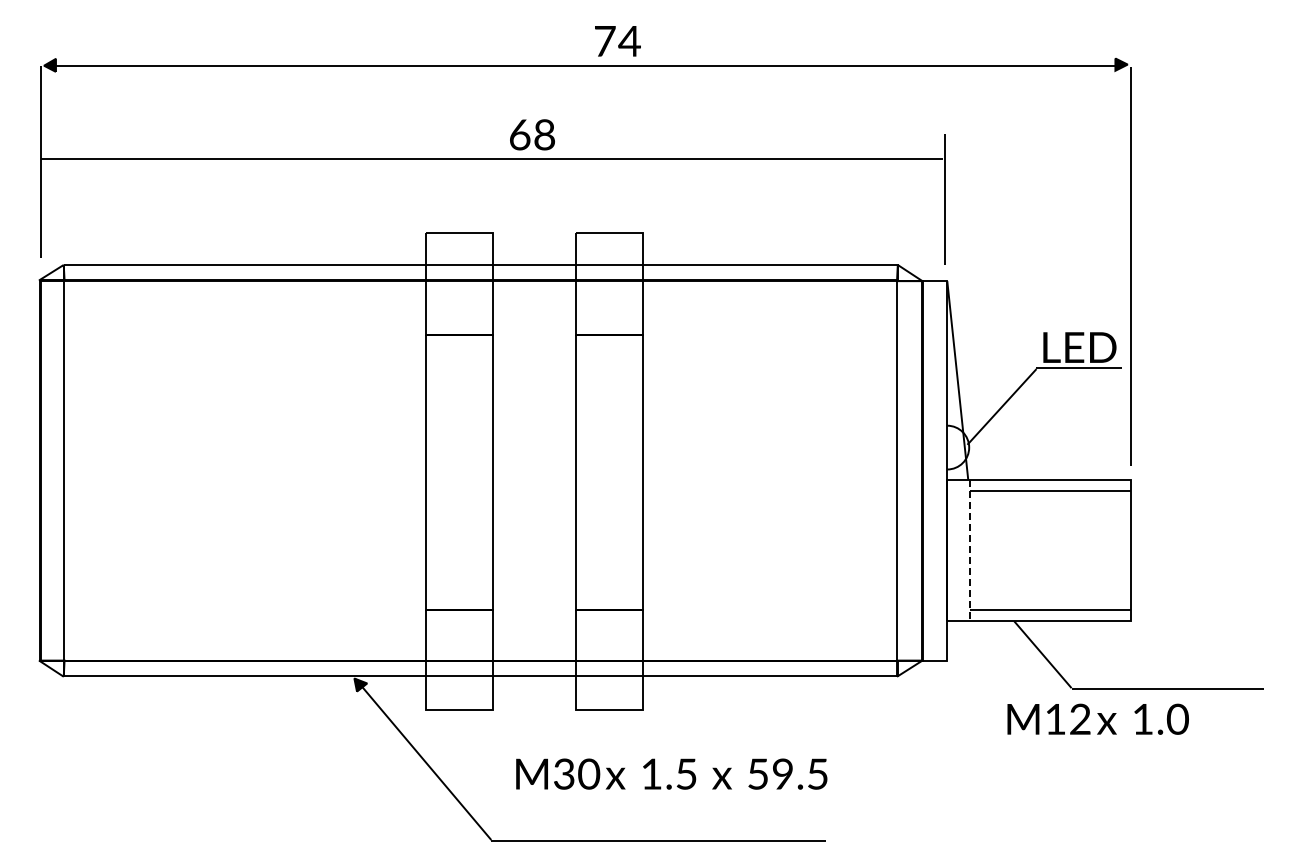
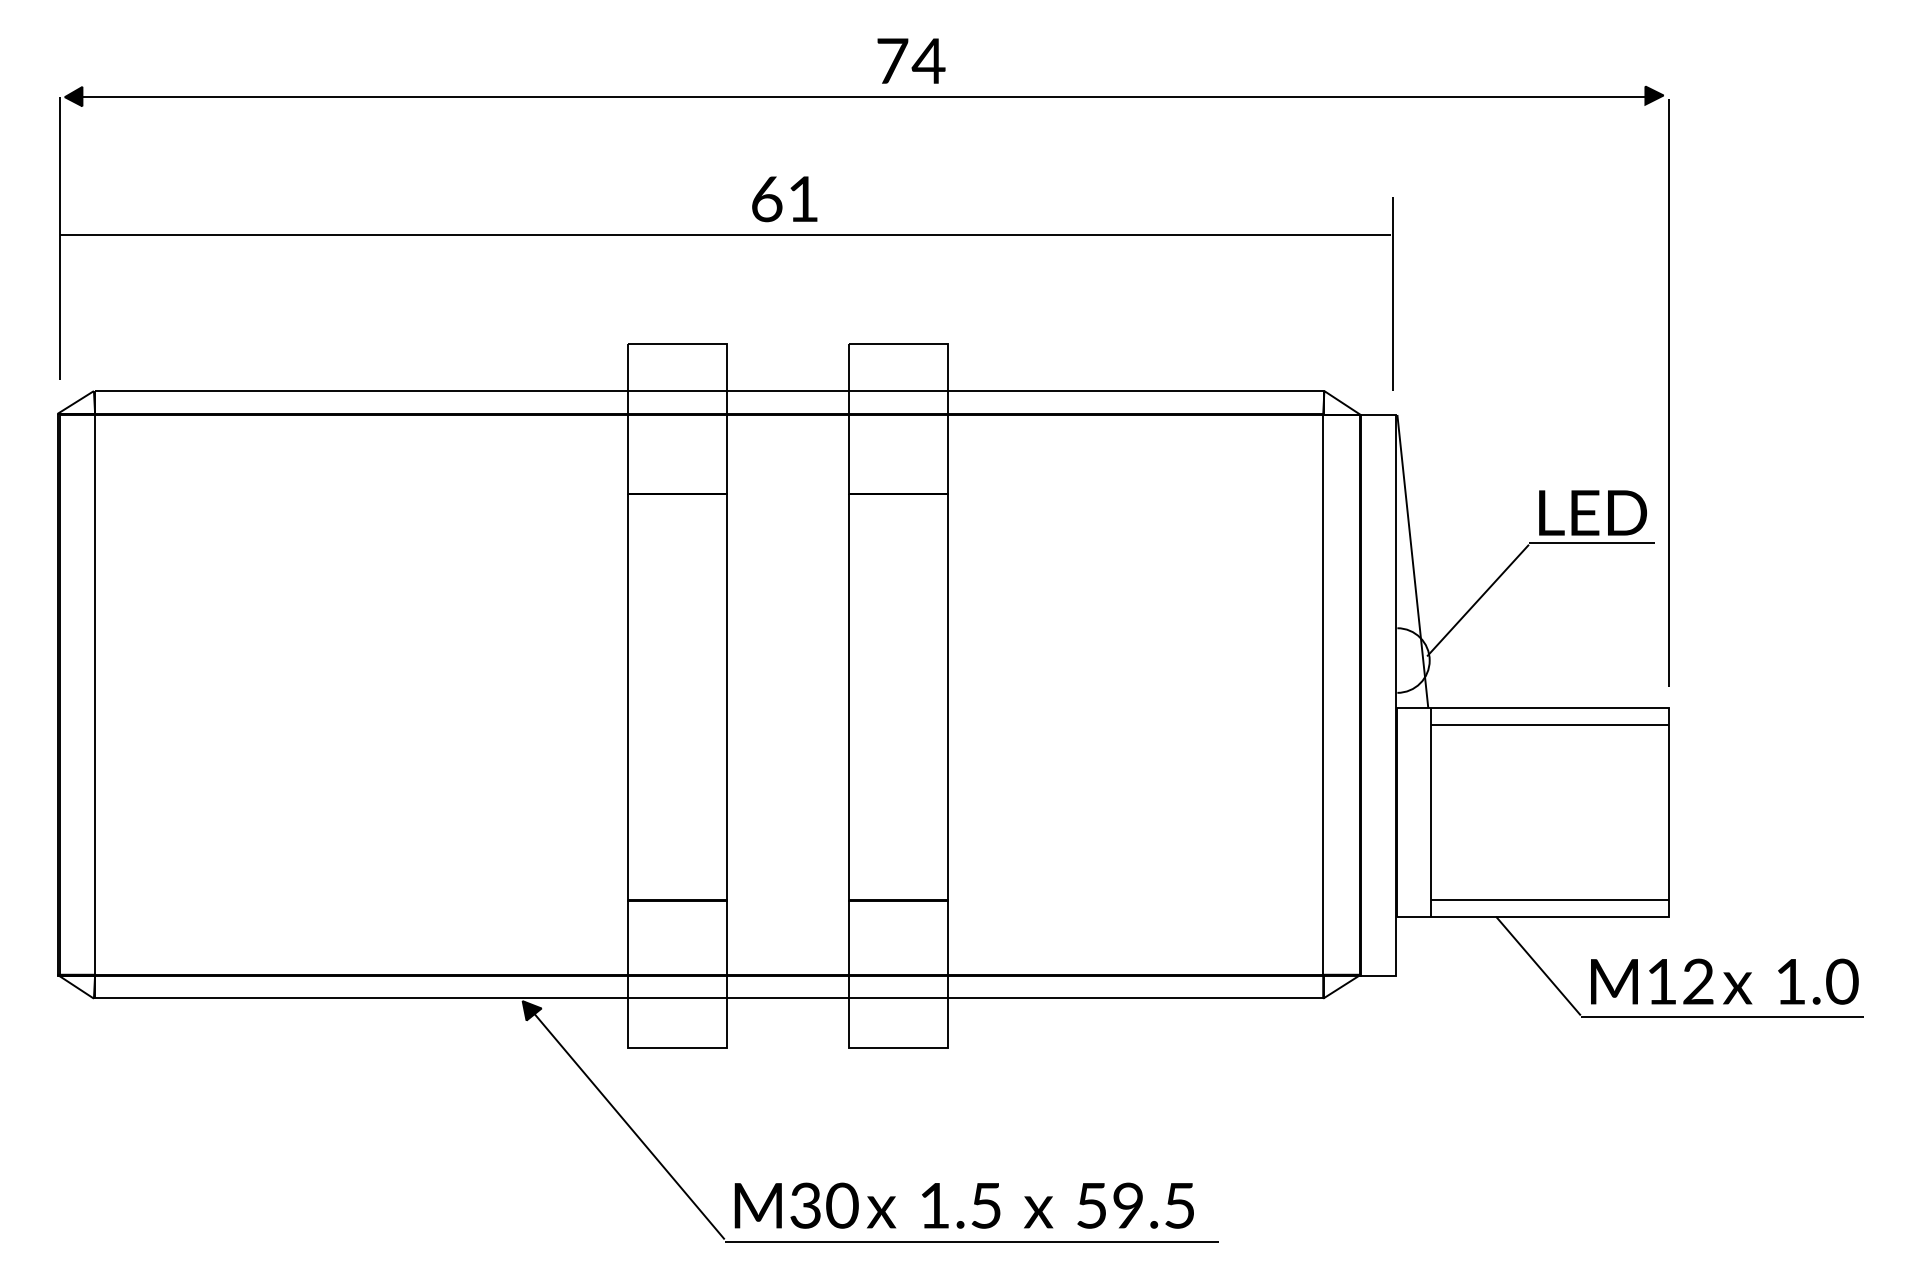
text: (544, 134) -> (803, 198), 68 -> 61
line: (970, 550) -> (1431, 812), dashed -> solid
text: (1097, 718) -> (1723, 980), moved
text: (671, 773) -> (963, 1204), moved

